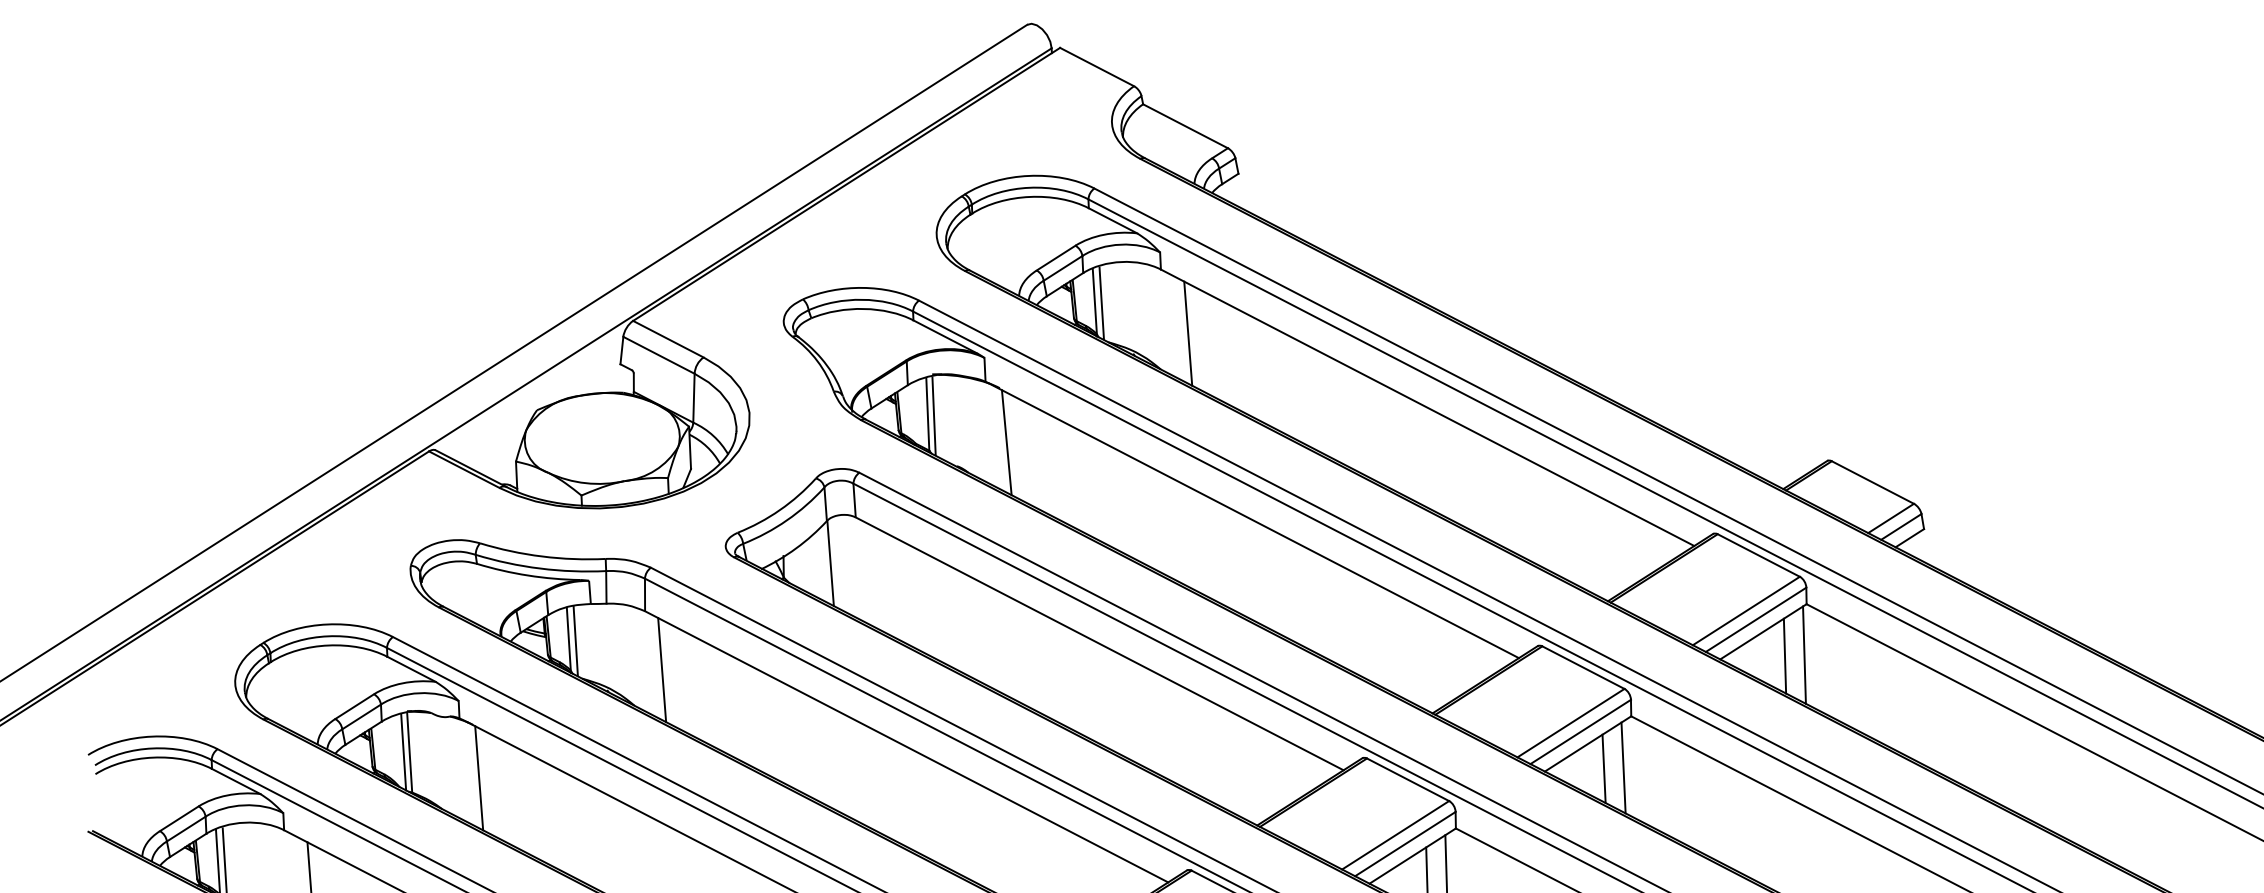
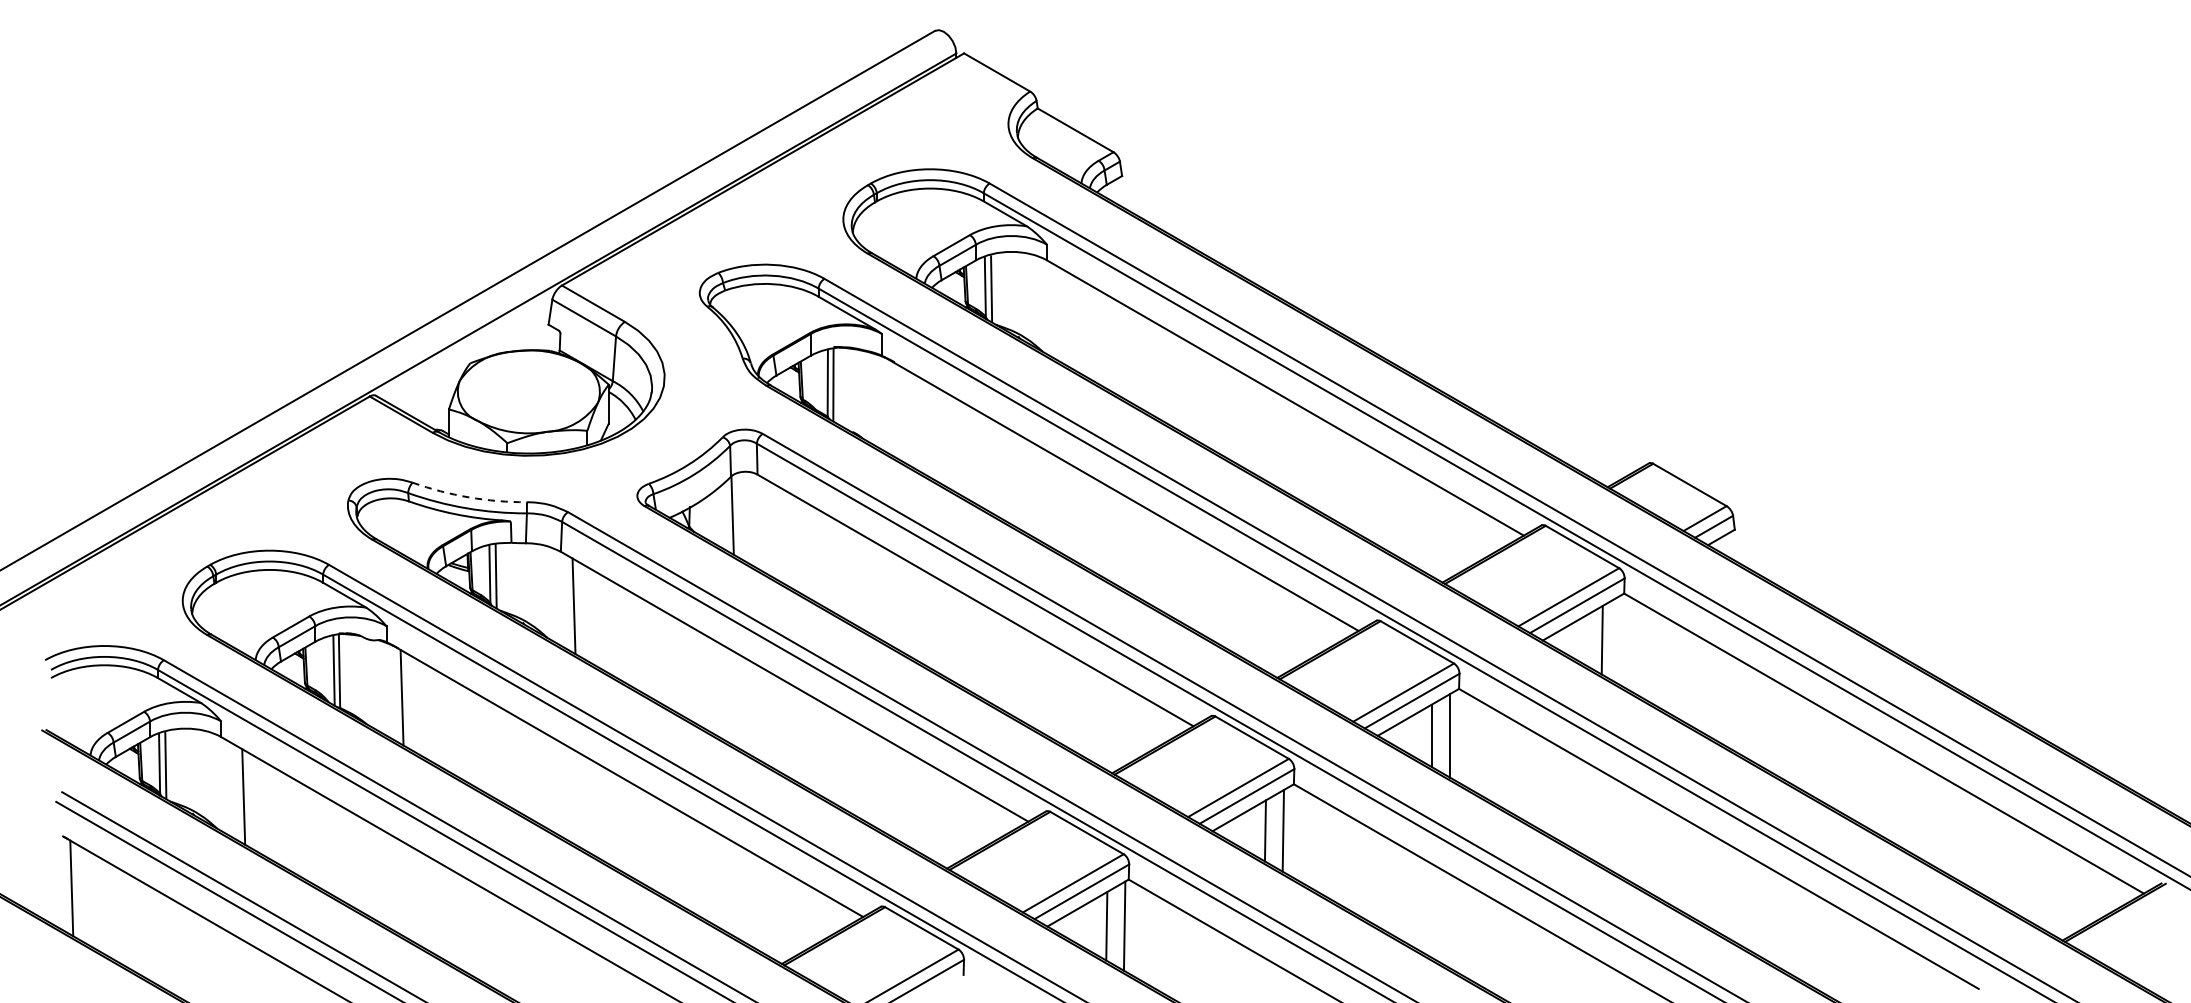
line: (1188, 333) -> (1069, 320), removed
line: (1006, 442) -> (898, 412), removed
arc: (542, 556) -> (469, 497), solid -> dashed
line: (1803, 654) -> (1619, 639), removed

